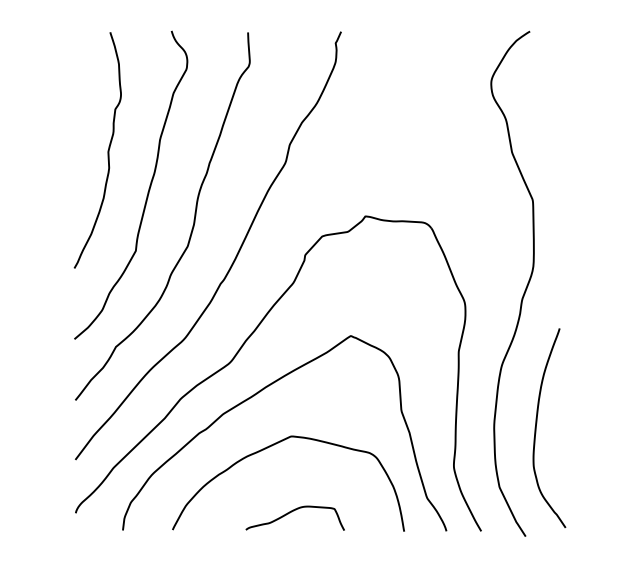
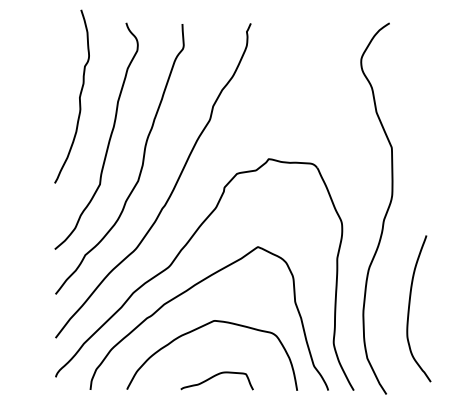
curve: (107, 150) -> (79, 96), moved
curve: (537, 423) -> (410, 305), moved

